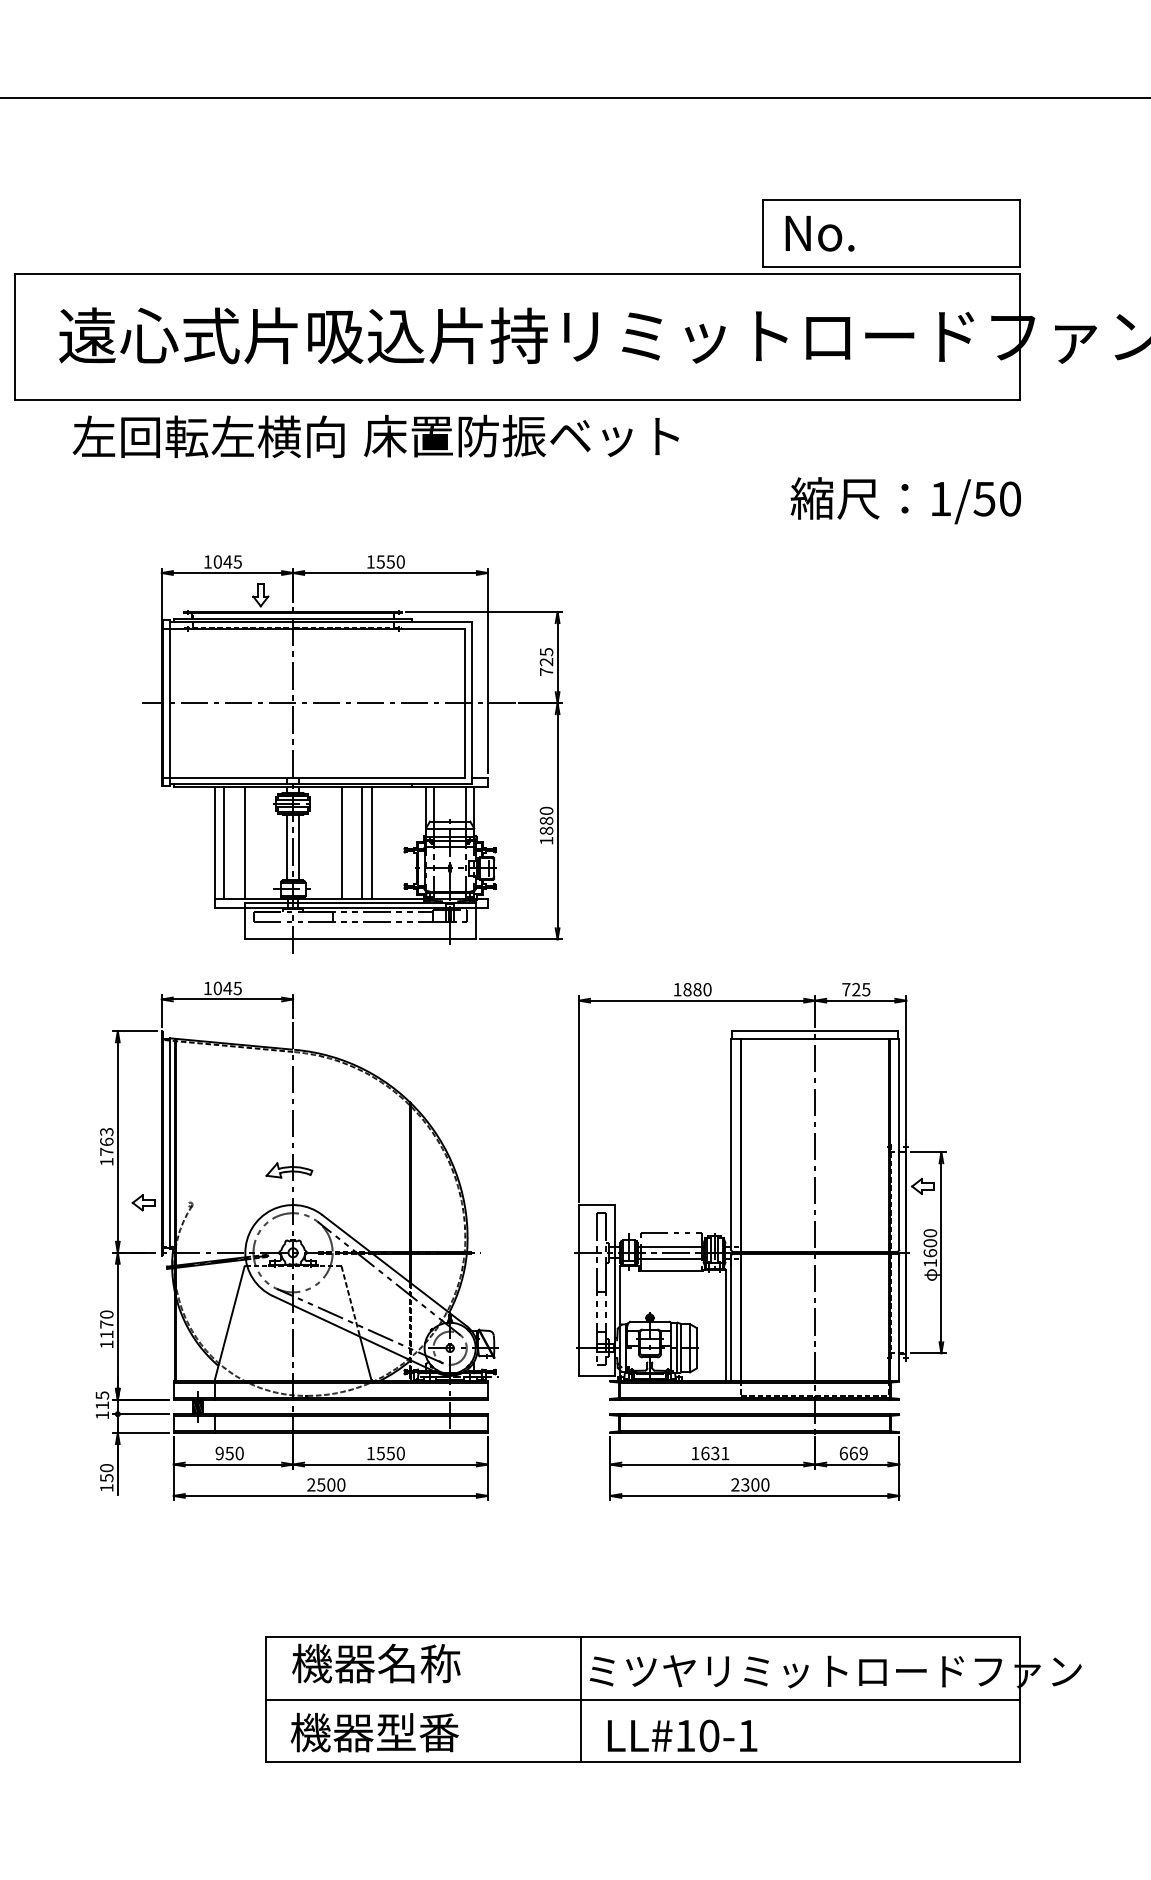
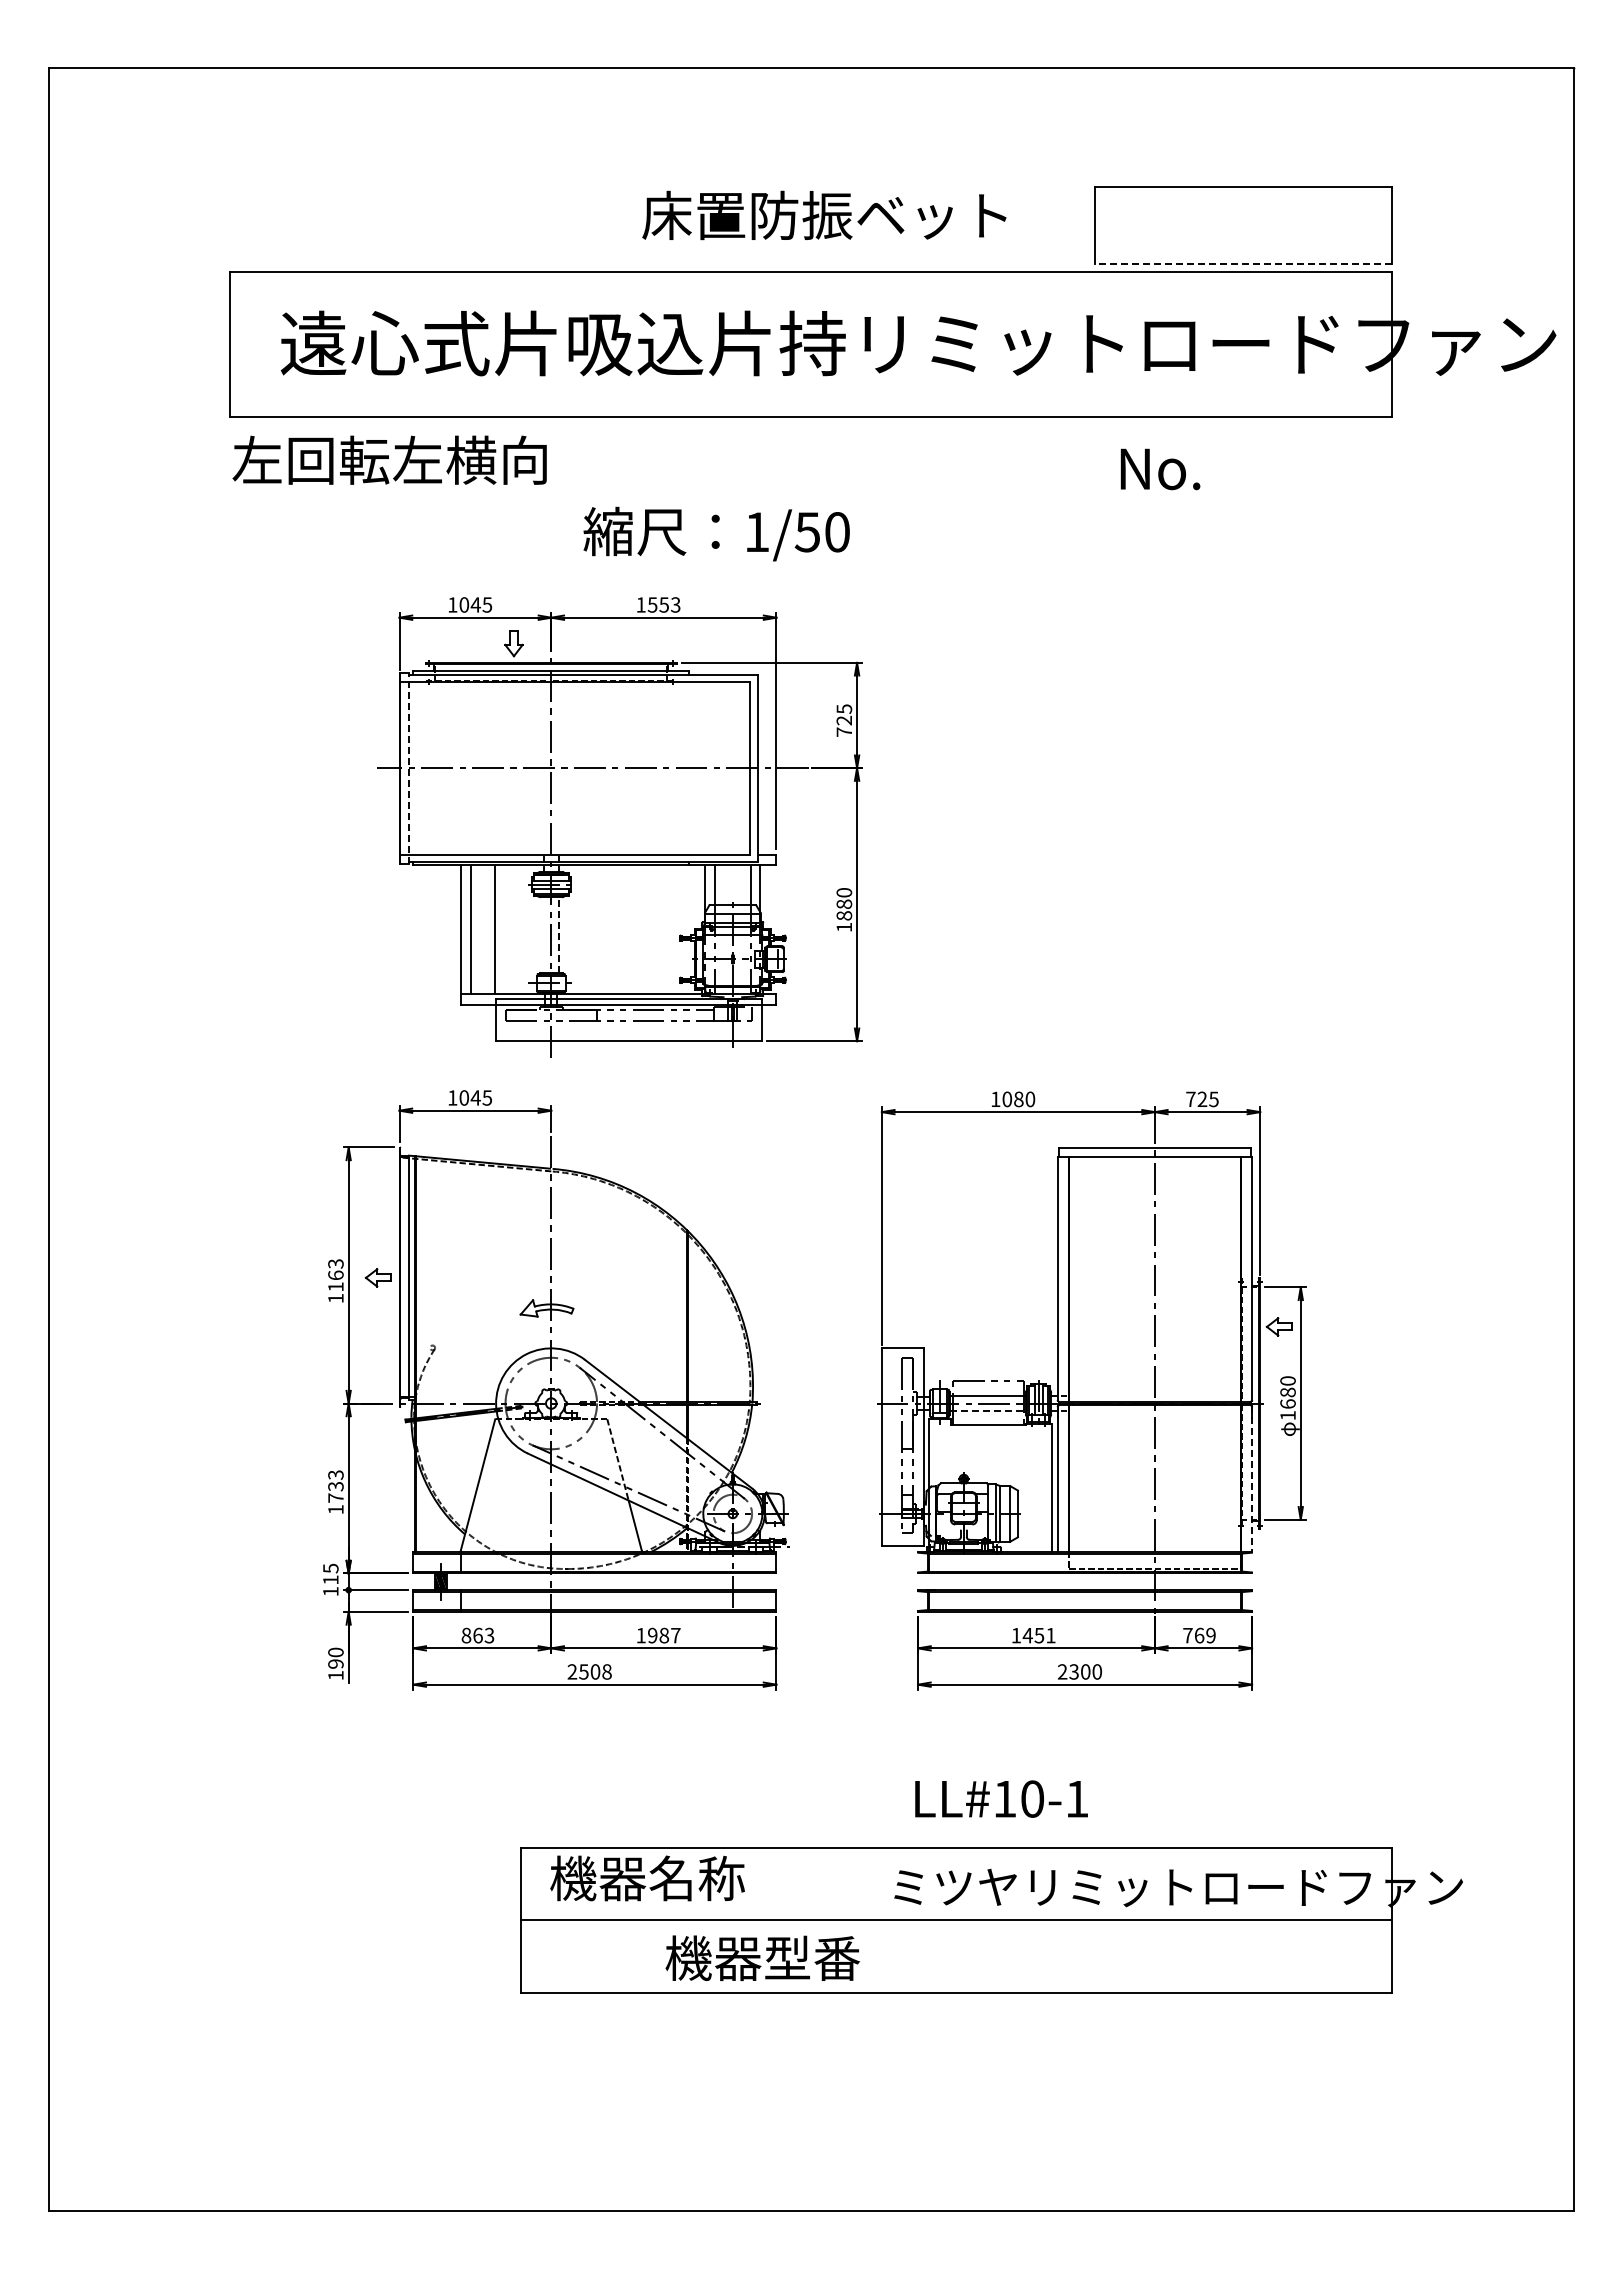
text: (820, 233) -> (1160, 469), moved
line: (891, 266) -> (1243, 263), solid -> dashed
text: (208, 436) -> (389, 459), moved
text: (521, 436) -> (824, 215), moved
text: (905, 500) -> (716, 533), moved
text: (400, 561) -> (675, 604), 1550 -> 1553
line: (169, 703) -> (408, 768), solid -> dashed
line: (341, 842) -> (607, 929), removed
line: (362, 842) -> (631, 929), removed
line: (371, 842) -> (642, 929), removed
line: (287, 847) -> (544, 935), removed
line: (299, 847) -> (558, 934), solid -> dashed
text: (687, 989) -> (1007, 1099), 1880 -> 1080
text: (106, 1151) -> (335, 1286), 1763 -> 1163
part: (142, 1202) -> (377, 1277), moved
text: (929, 1243) -> (1287, 1392), 1600 -> 1680
line: (671, 1258) -> (988, 1410), solid -> dashed
line: (898, 1318) -> (1251, 1479), solid -> dashed
text: (106, 1324) -> (335, 1486), 1170 -> 1733
text: (229, 1453) -> (477, 1635), 950 -> 863
text: (390, 1453) -> (663, 1635), 1550 -> 1987
text: (710, 1453) -> (1033, 1635), 1631 -> 1451
text: (843, 1453) -> (1187, 1635), 669 -> 769
text: (106, 1477) -> (335, 1663), 150 -> 190
text: (340, 1484) -> (606, 1671), 2500 -> 2508
line: (580, 1699) -> (883, 1919), removed
text: (374, 1731) -> (762, 1957), moved
text: (682, 1735) -> (1001, 1798), moved

